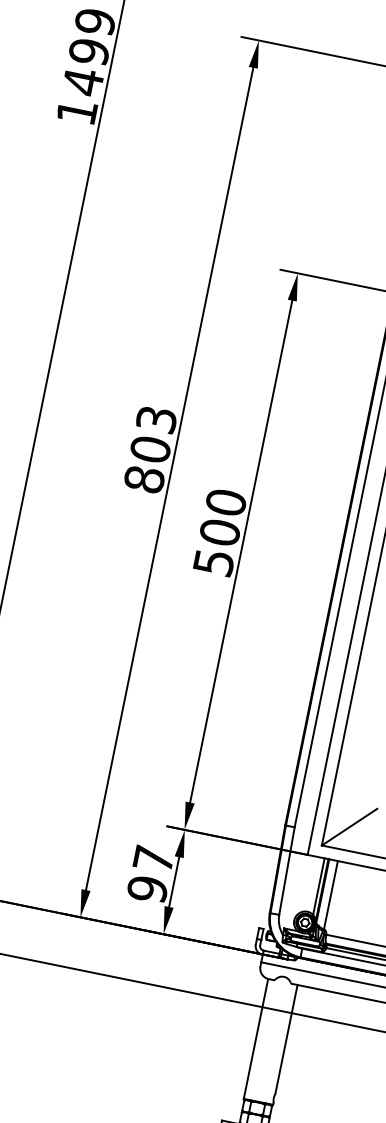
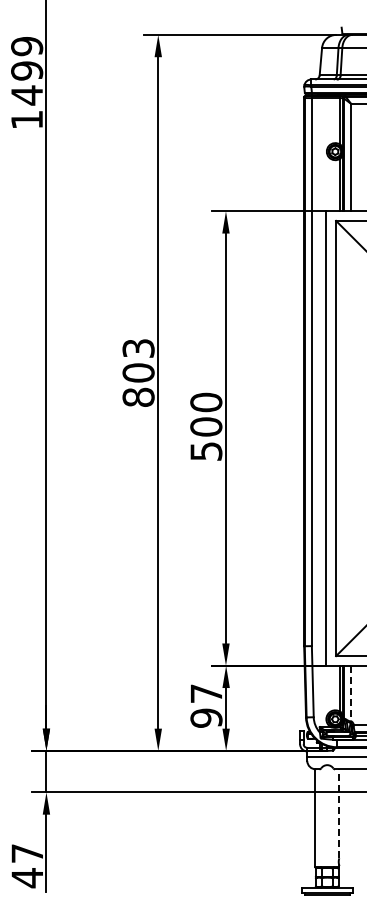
line: (331, 895) -> (351, 693), solid -> dashed
line: (286, 1039) -> (339, 813), solid -> dashed

